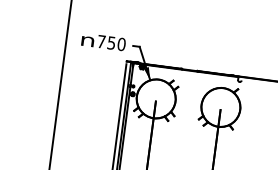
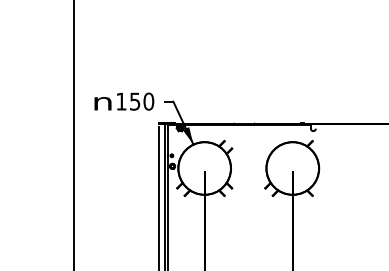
text: (101, 41) -> (121, 101), 750 -> 150

